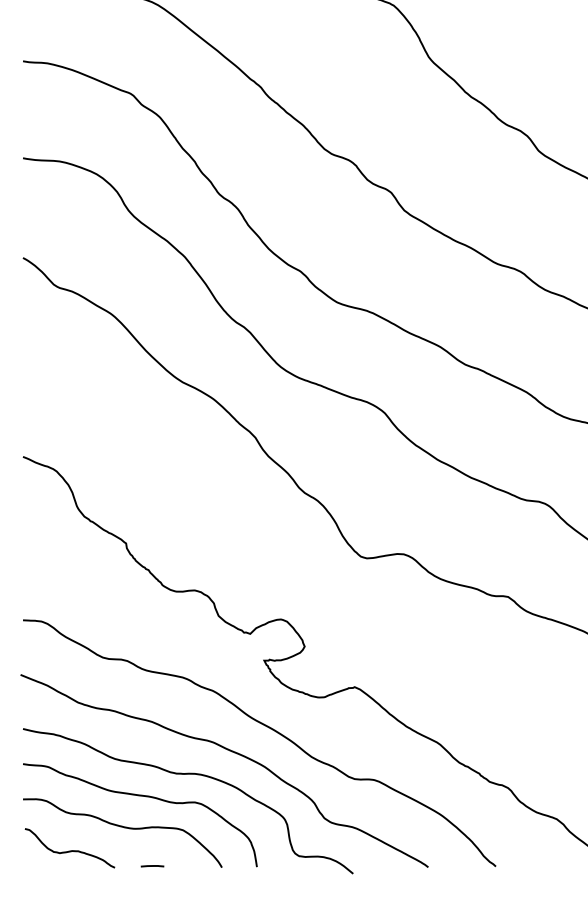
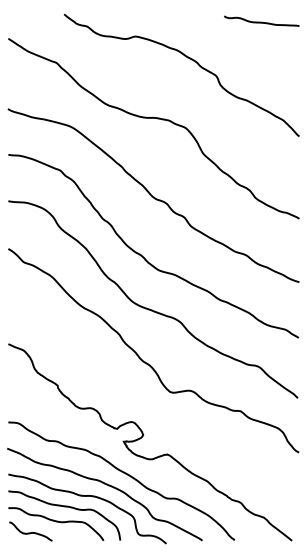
curve: (150, 866) -> (69, 540), removed

